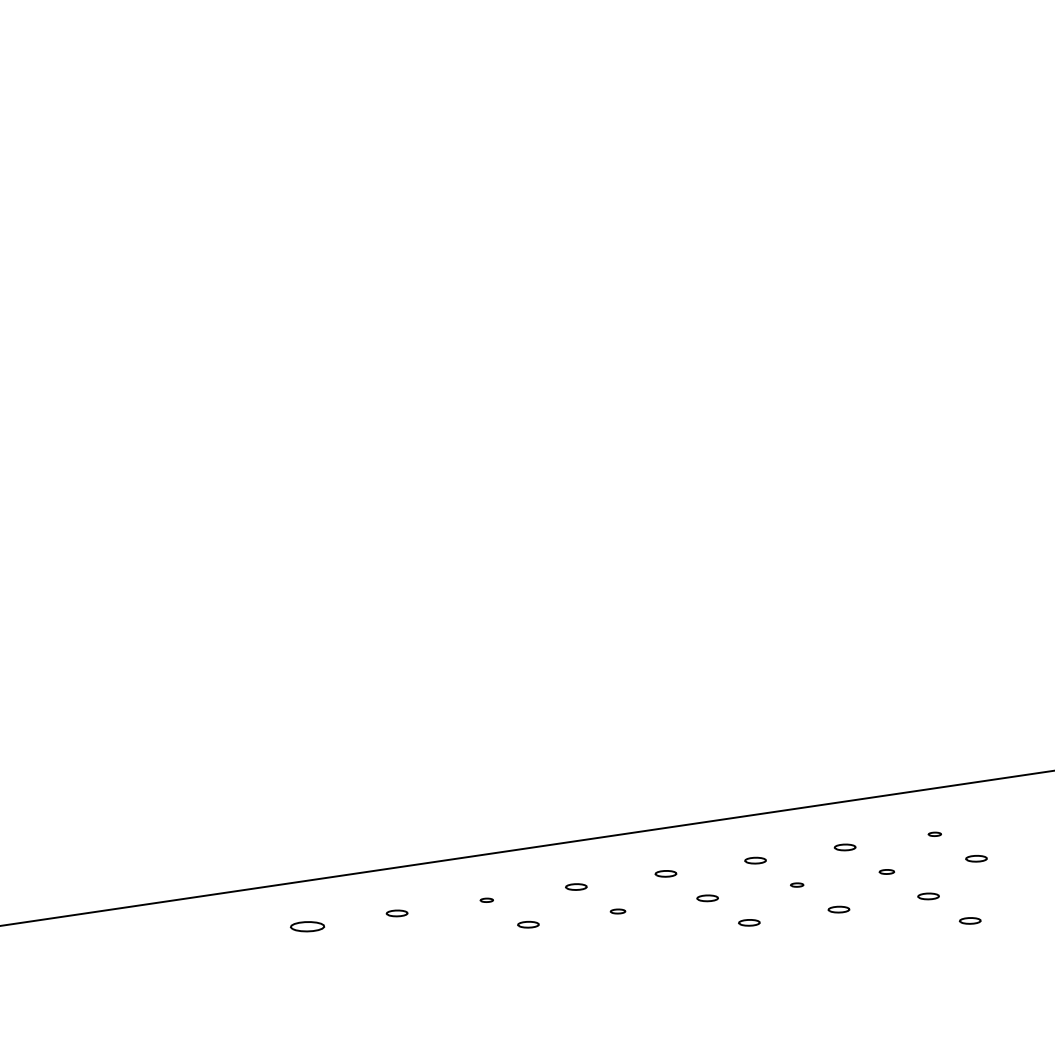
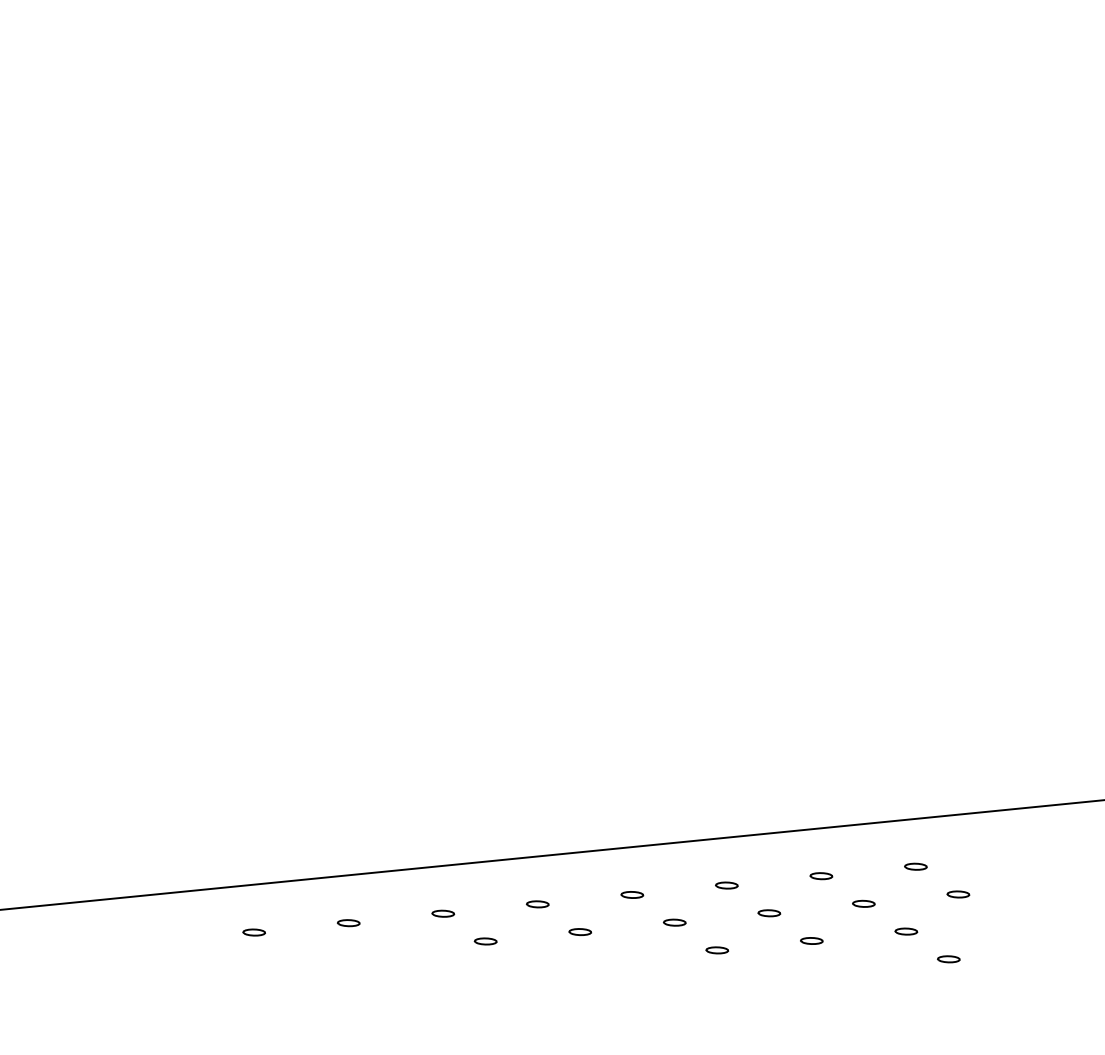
part: (934, 834) -> (915, 867), size x1.67
part: (886, 871) -> (863, 903), size x1.43
part: (796, 884) -> (768, 912), size x1.67
part: (486, 900) -> (443, 914), size x1.67
part: (617, 911) -> (579, 932), size x1.43
part: (307, 926) -> (254, 932), size x0.62

